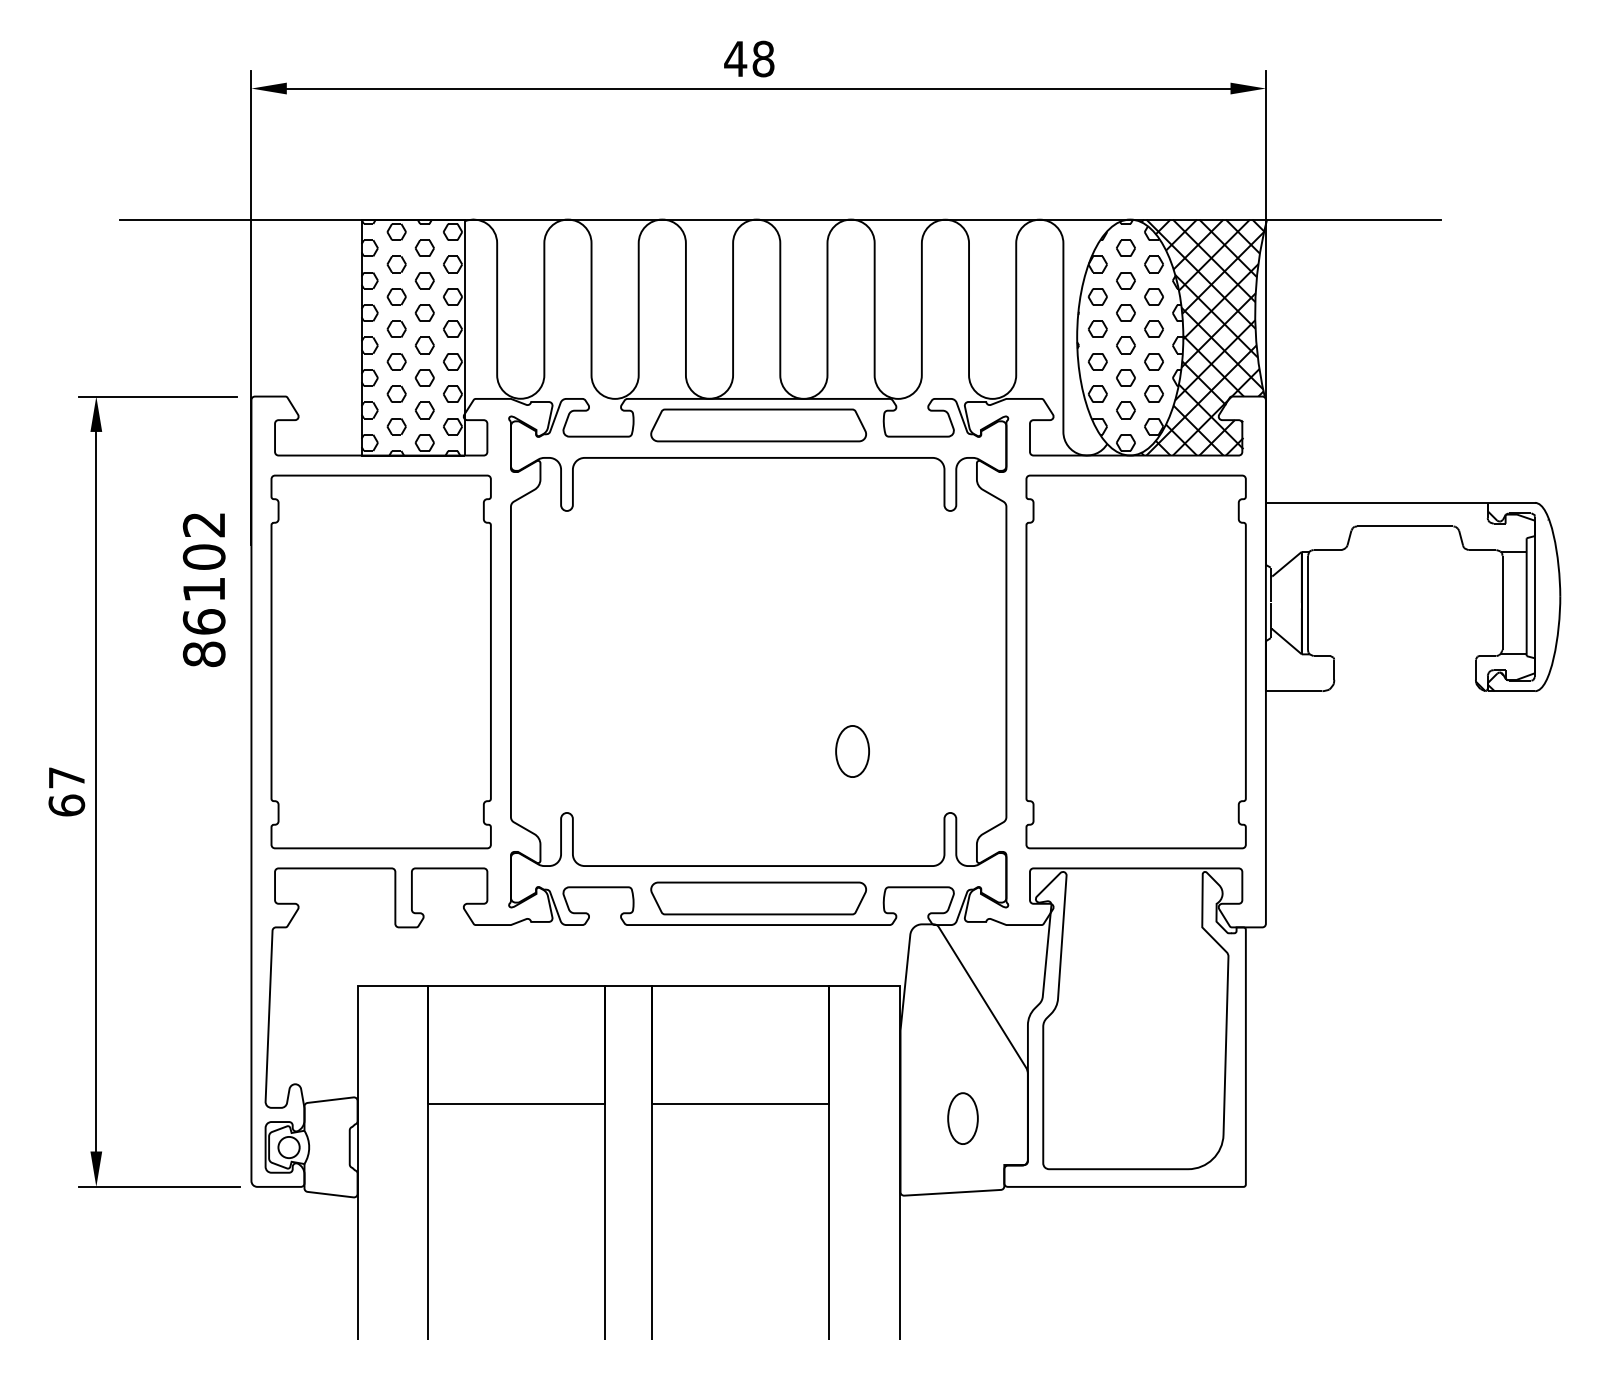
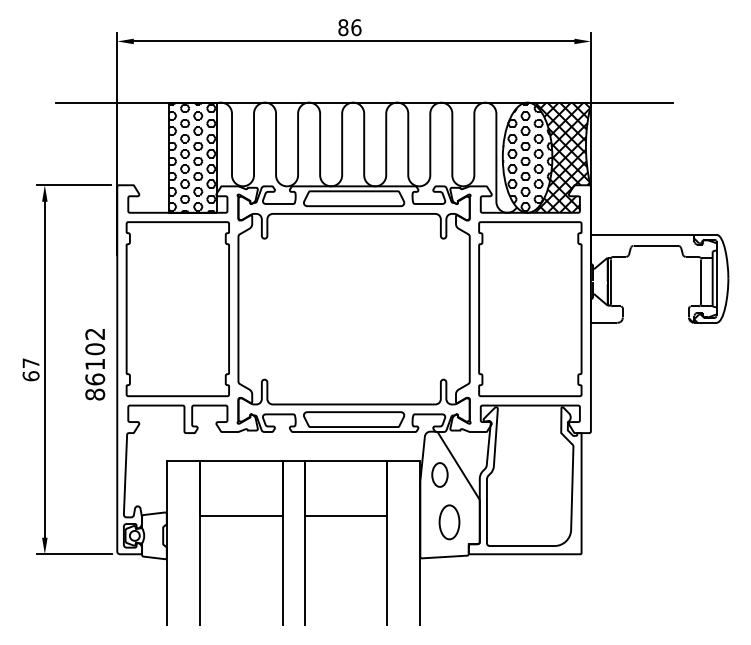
text: (748, 58) -> (349, 27), 48 -> 86
text: (204, 589) -> (95, 364), moved
part: (851, 750) -> (439, 474), moved
part: (962, 1118) -> (449, 522), size x1.43

